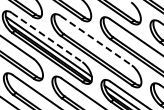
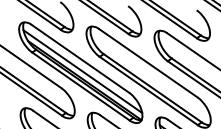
line: (47, 37) -> (80, 58), dashed -> solid
line: (96, 41) -> (148, 64), dashed -> solid

